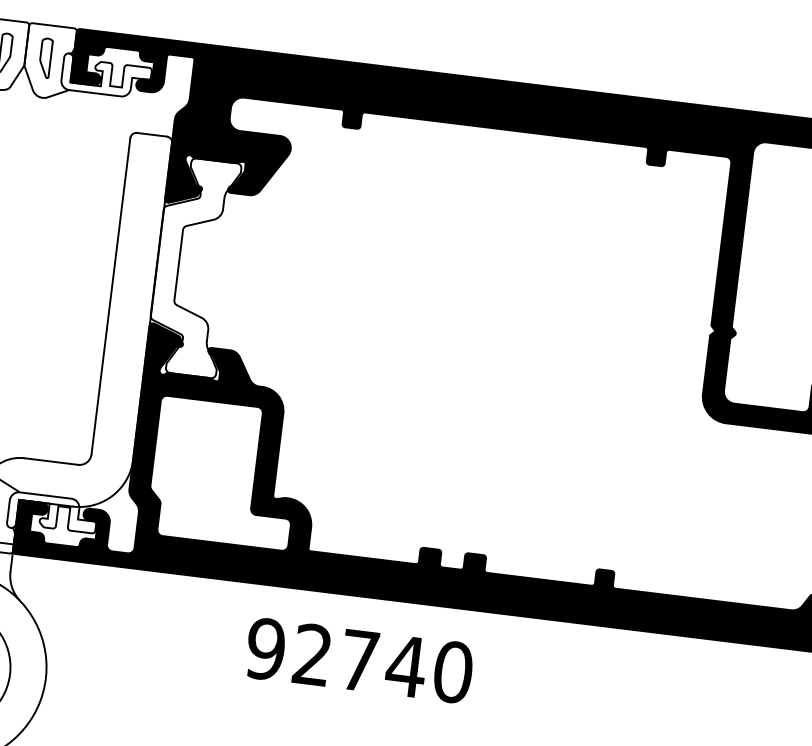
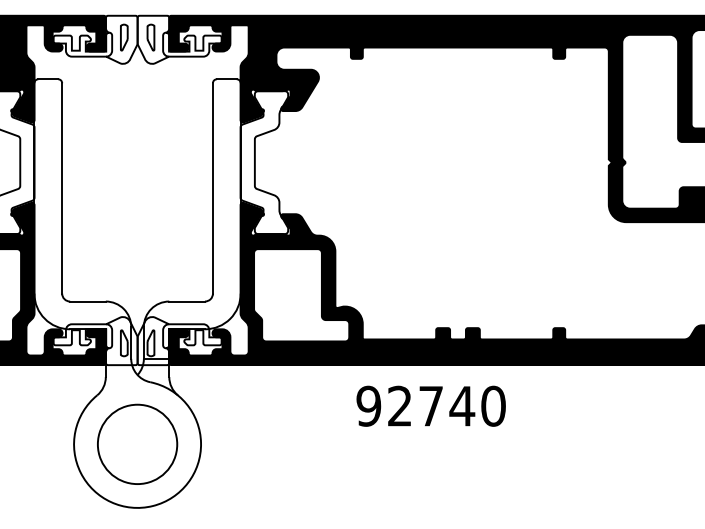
text: (358, 659) -> (430, 405), moved

